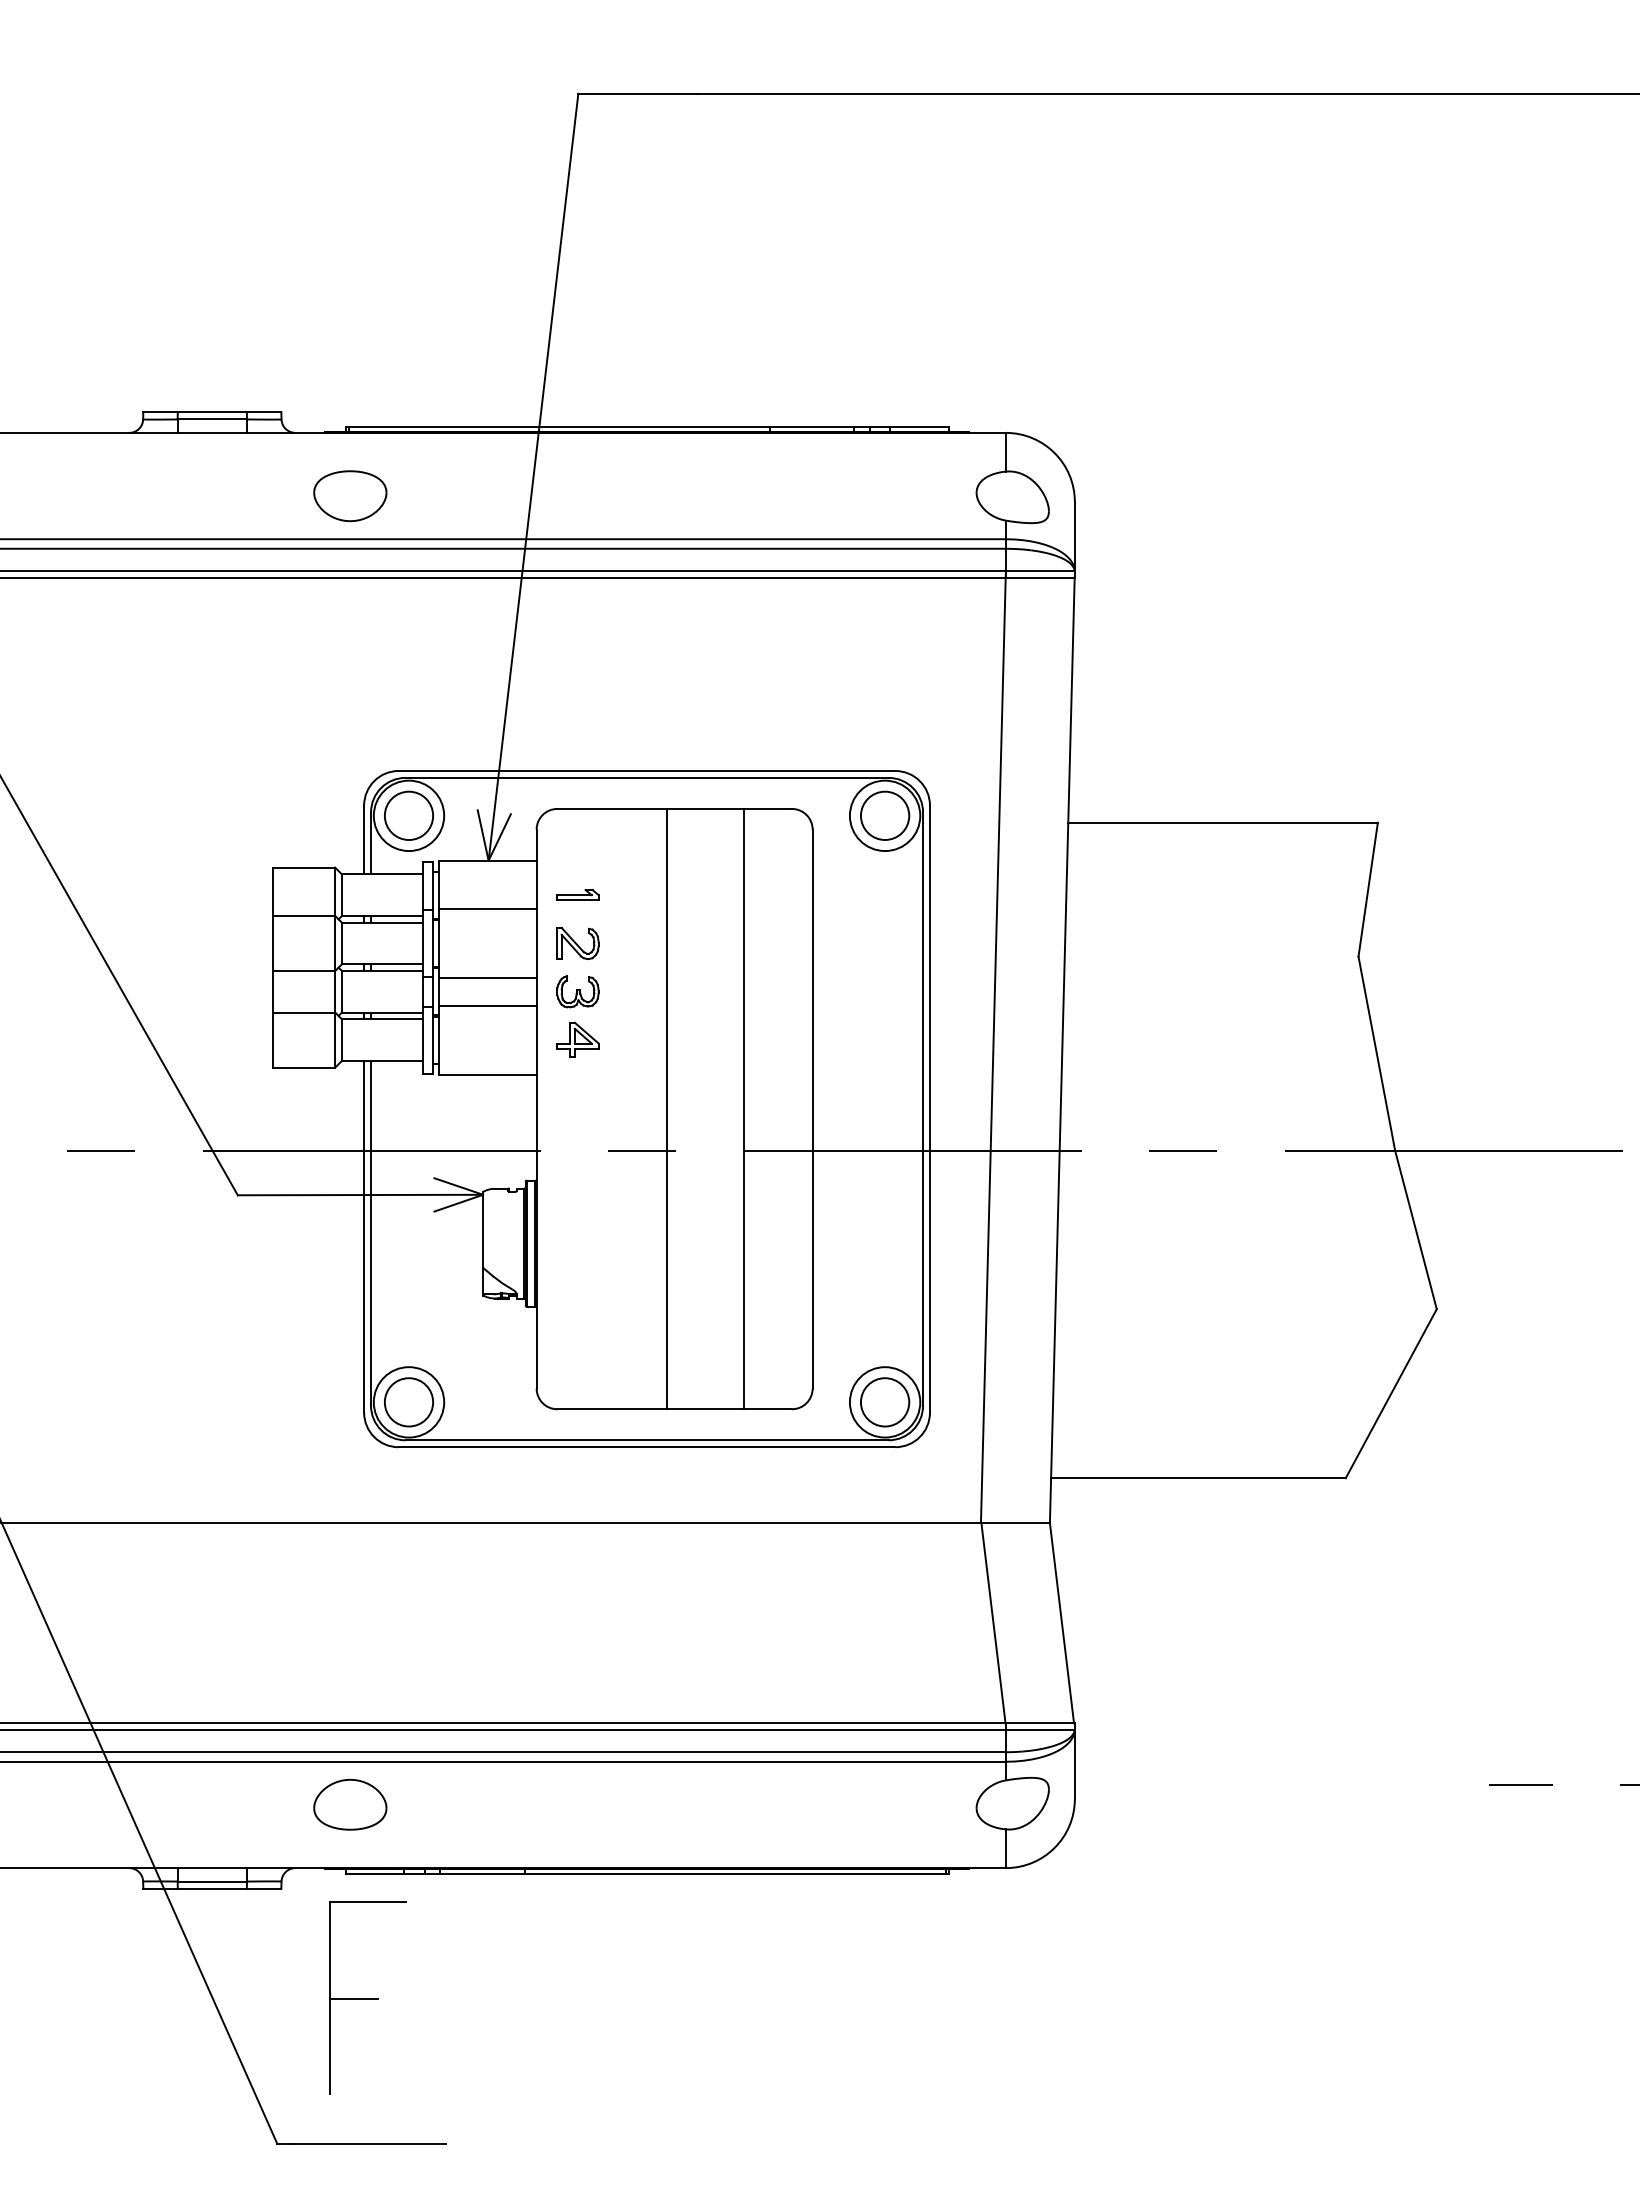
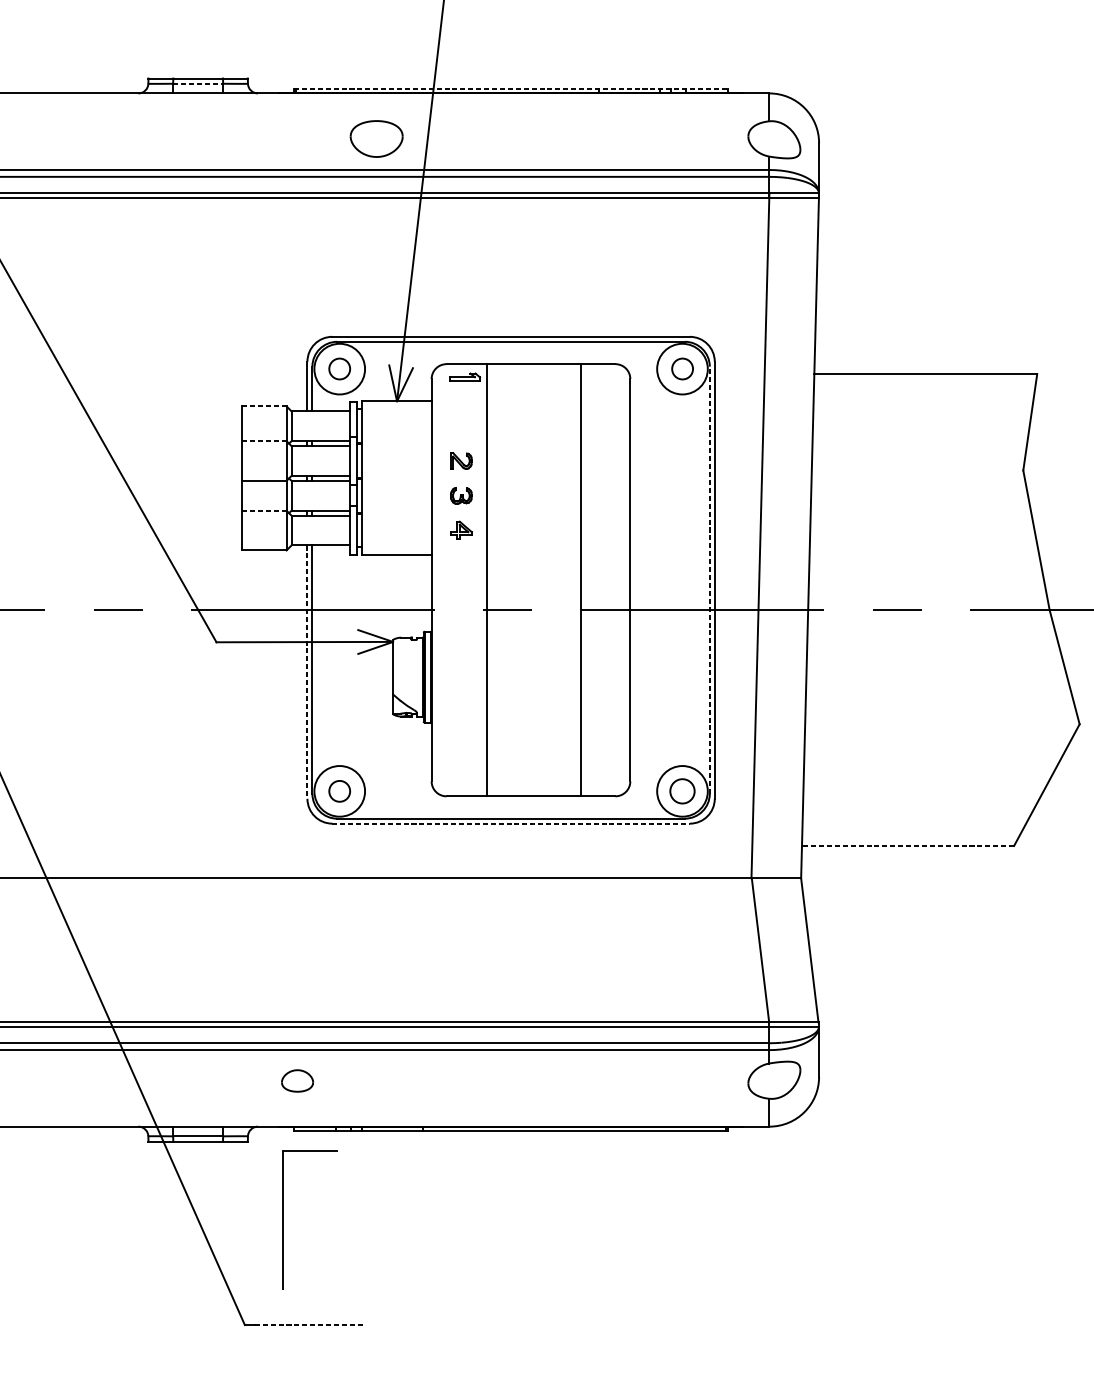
line: (212, 419) -> (198, 83), solid -> dashed
line: (647, 427) -> (511, 89), solid -> dashed
part: (350, 496) -> (376, 139), moved
circle: (408, 815) -> (339, 368), size x0.6
circle: (885, 815) -> (682, 368), size x0.6
line: (303, 867) -> (263, 406), solid -> dashed
part: (577, 894) -> (464, 376), moved
line: (487, 909) -> (396, 436), removed
line: (303, 915) -> (263, 440), solid -> dashed
part: (577, 942) -> (461, 460), size x0.7
line: (487, 978) -> (396, 486), removed
part: (577, 991) -> (461, 495), size x0.7
line: (487, 1005) -> (396, 505), removed
line: (303, 1012) -> (263, 510), solid -> dashed
part: (577, 1039) -> (461, 530), size x0.7
line: (667, 1108) -> (486, 579), moved
line: (923, 1109) -> (710, 580), solid -> dashed
line: (364, 1236) -> (307, 671), solid -> dashed
circle: (408, 1402) -> (339, 791), size x0.6
circle: (884, 1402) -> (682, 791), size x0.7
line: (647, 1447) -> (511, 823), solid -> dashed
line: (1197, 1478) -> (907, 846), solid -> dashed
part: (350, 1804) -> (297, 1080), size x0.6
line: (353, 1998) -> (299, 1220), removed
line: (368, 2143) -> (310, 1324), solid -> dashed

